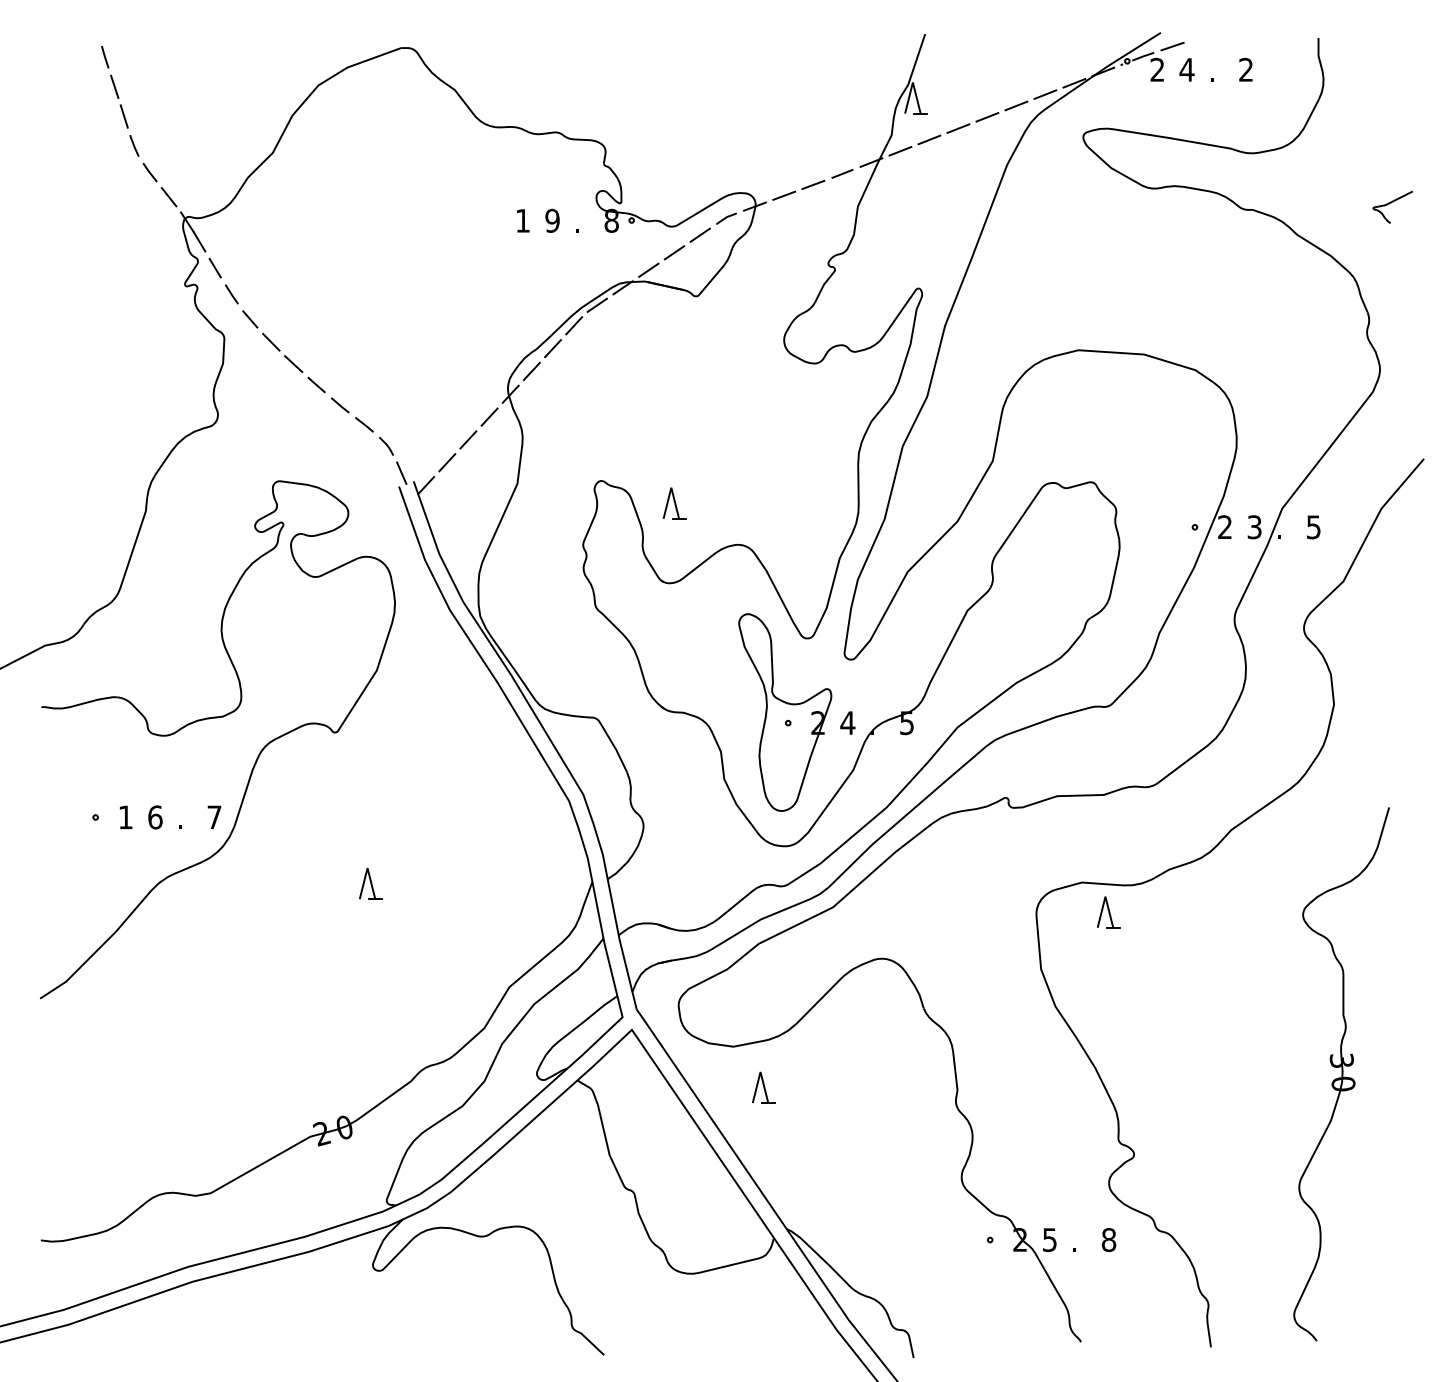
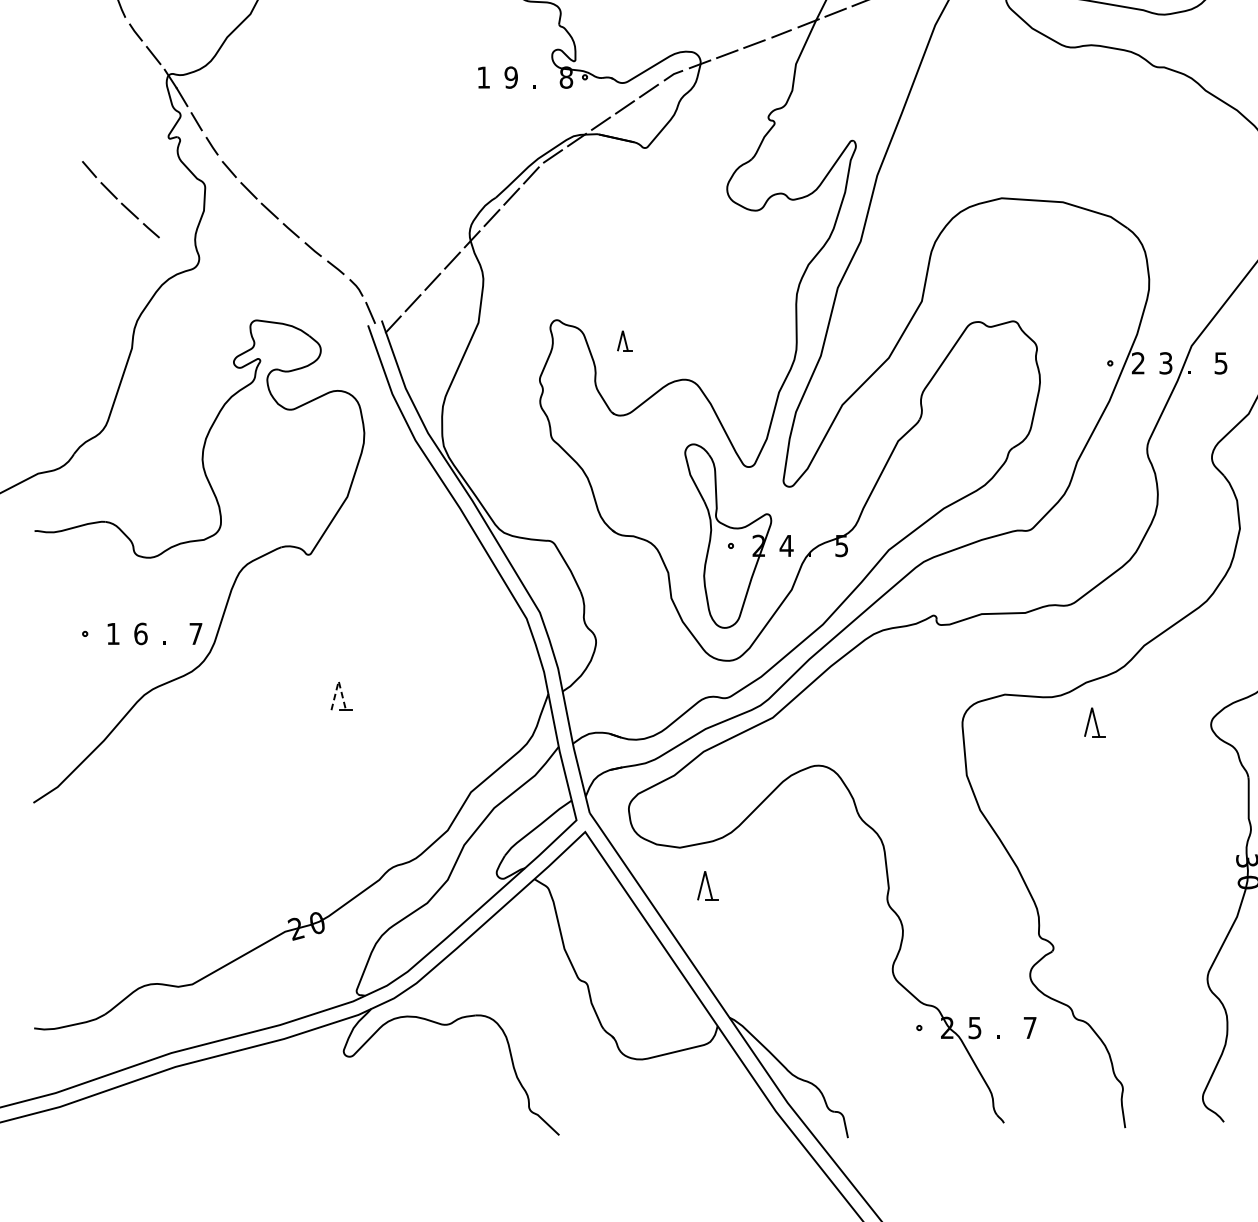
part: (133, 351) -> (120, 199), added
part: (674, 503) -> (624, 341), size x0.7
line: (367, 868) -> (338, 681), solid -> dashed
part: (1108, 912) -> (1094, 722), moved
text: (1109, 1240) -> (1030, 1028), 8 -> 7

